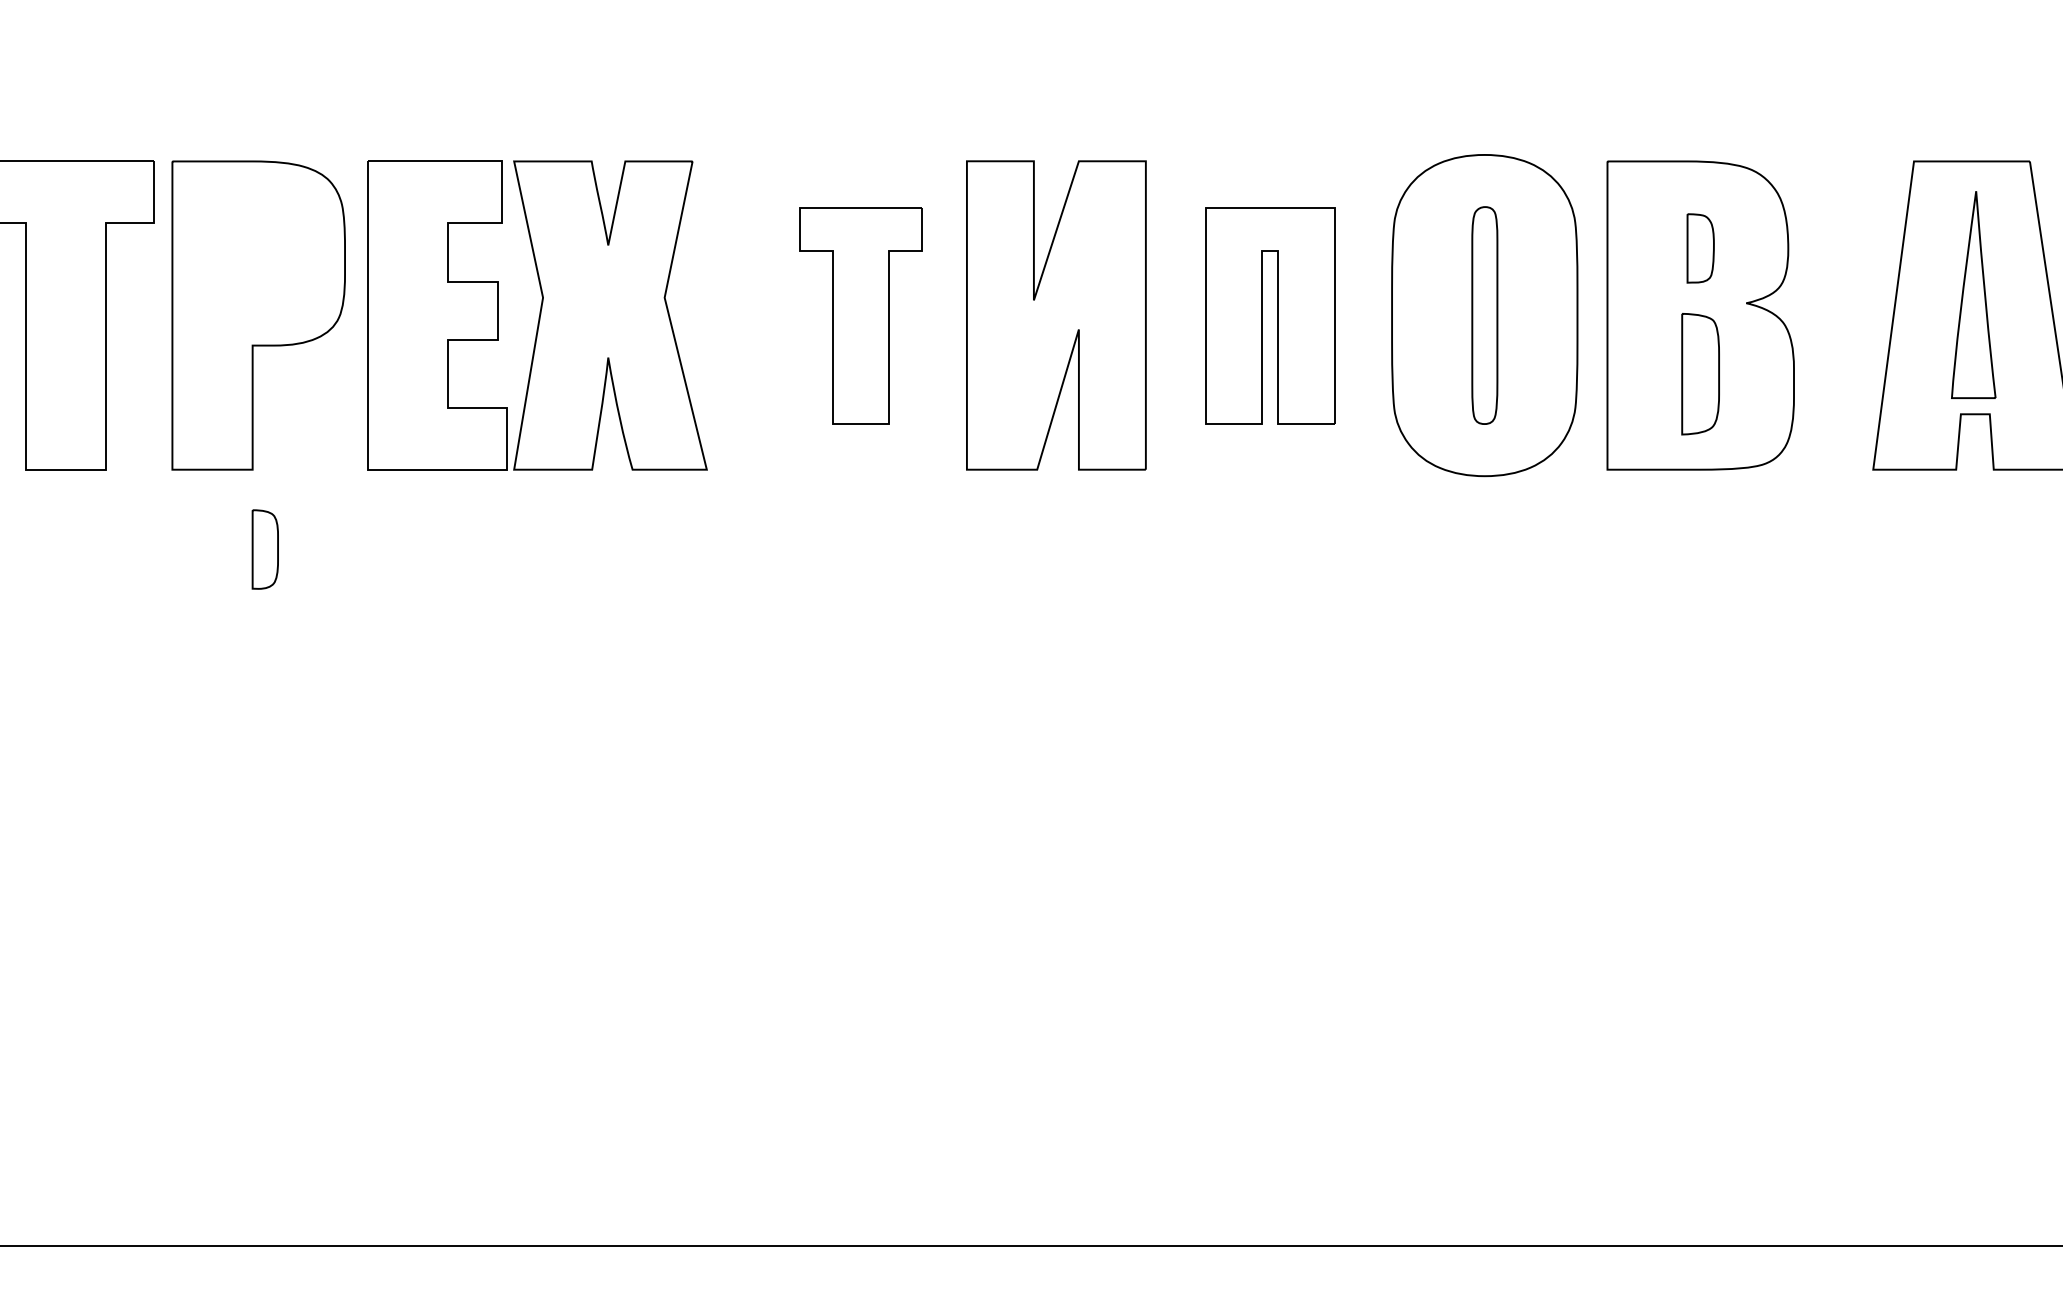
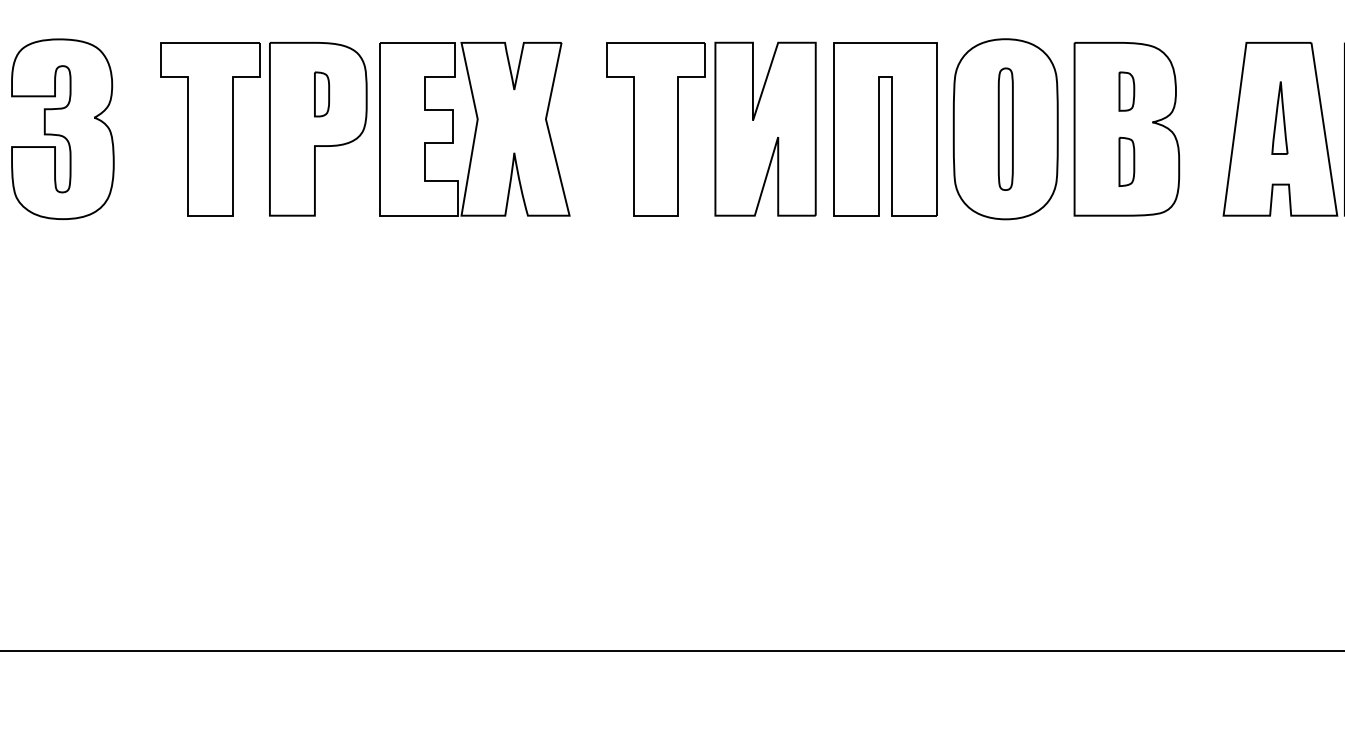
part: (1972, 294) -> (1279, 117), size x0.62
part: (860, 315) -> (655, 129), size x1.43
part: (1270, 315) -> (885, 129), size x1.43
part: (1700, 373) -> (1126, 161), size x0.71
part: (264, 549) -> (321, 94), moved

